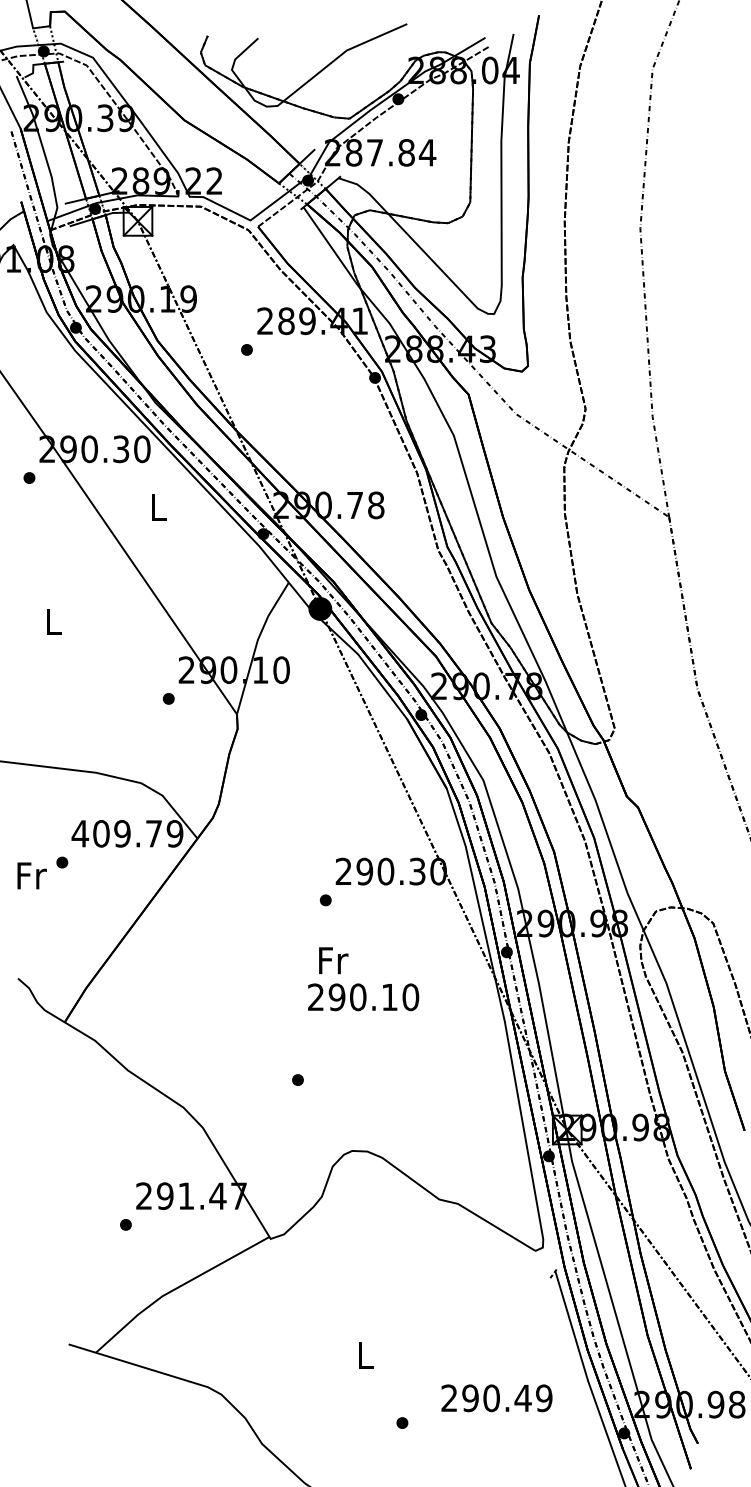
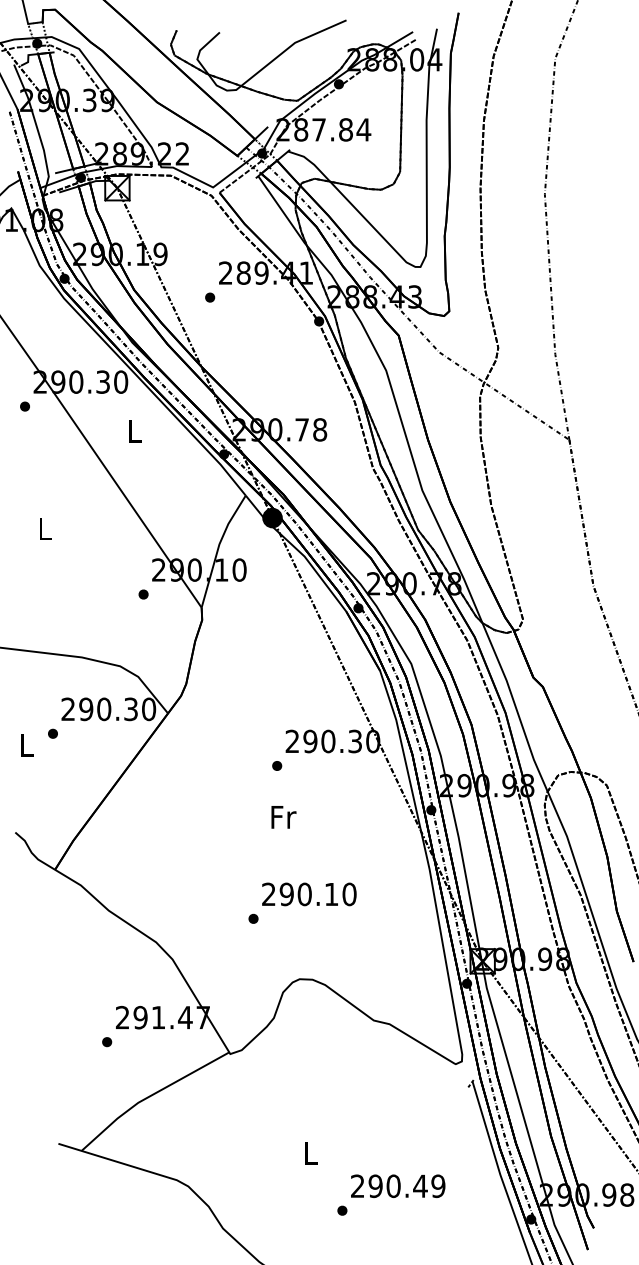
text: (127, 833) -> (108, 709), 409.79 -> 290.30
text: (31, 875) -> (26, 744), Fr -> L
text: (363, 997) -> (309, 894), moved
text: (496, 1398) -> (397, 1186), moved

